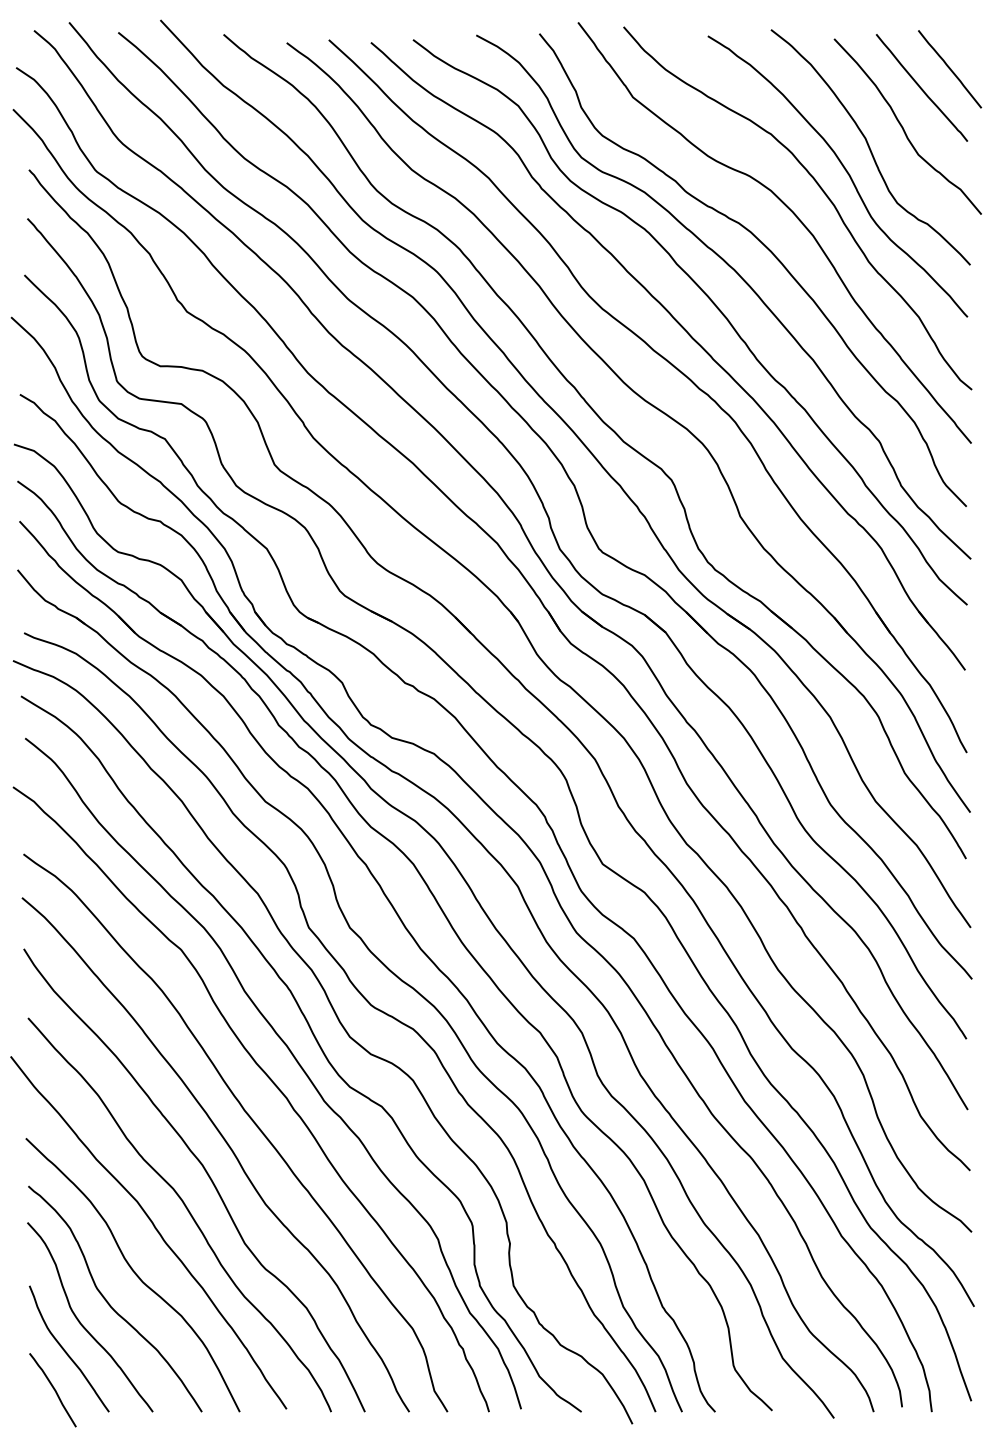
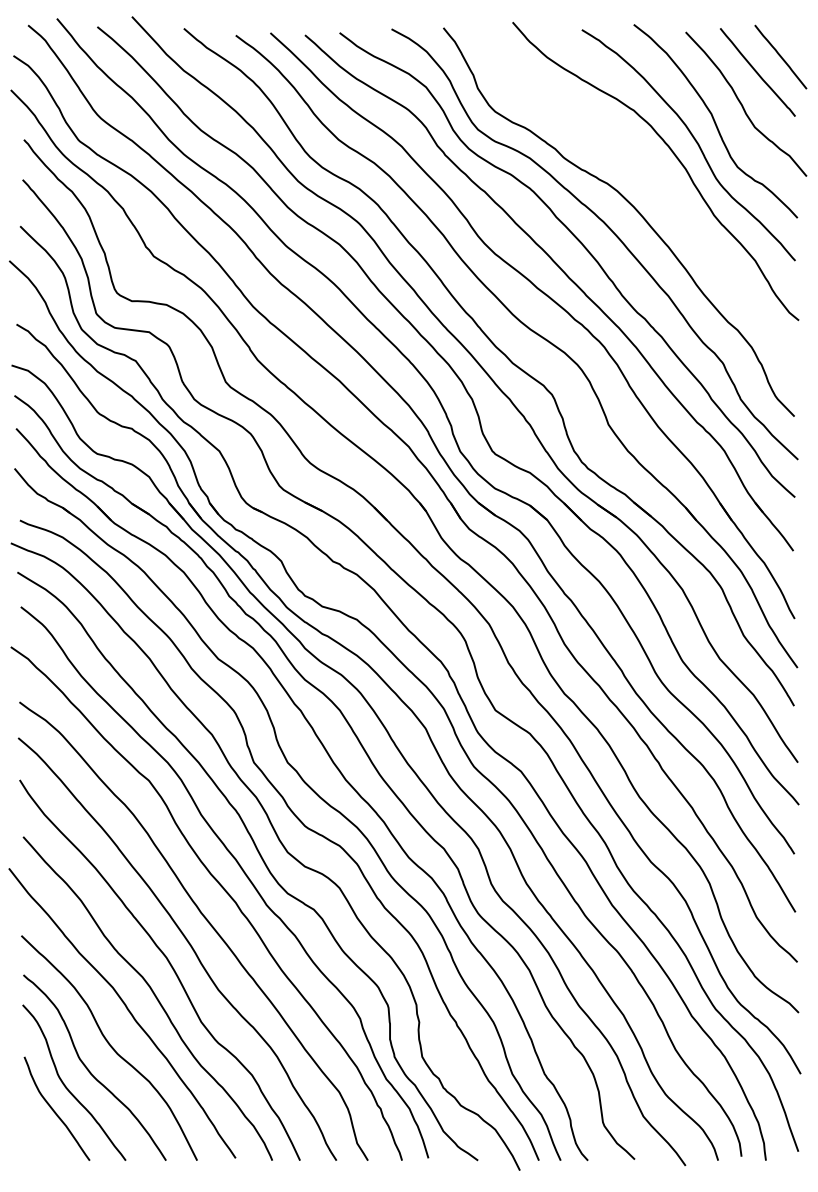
curve: (795, 216) -> (653, 178), removed
curve: (52, 1388) -> (43, 1141), removed

